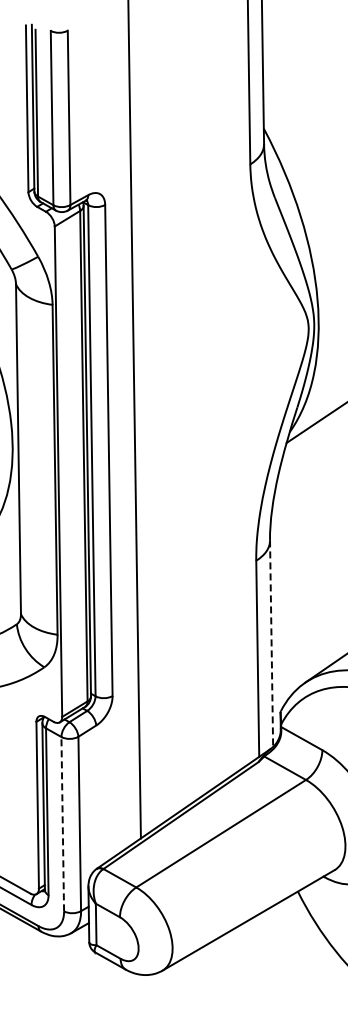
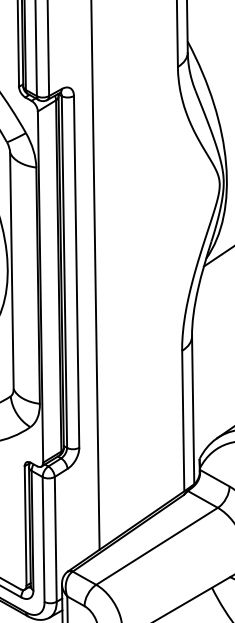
line: (271, 644) -> (193, 410), dashed -> solid
line: (62, 823) -> (43, 539), dashed -> solid

